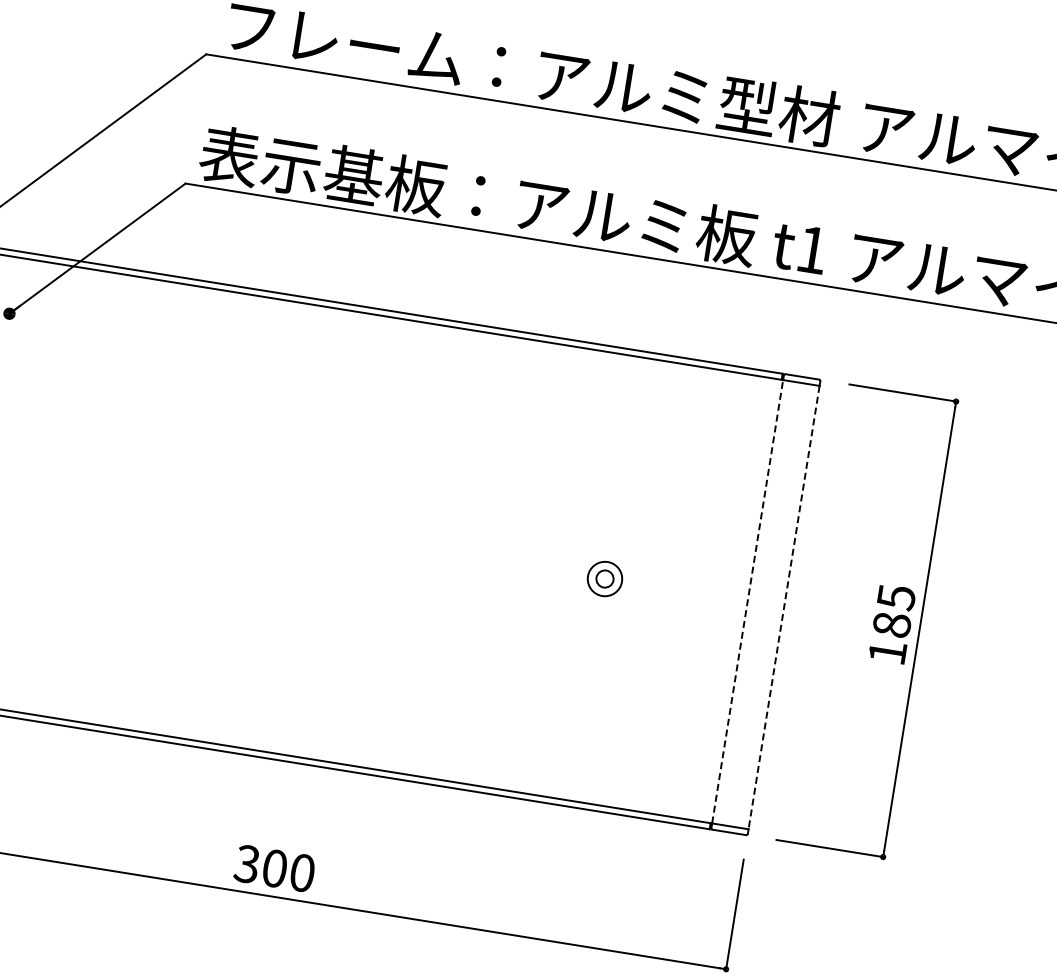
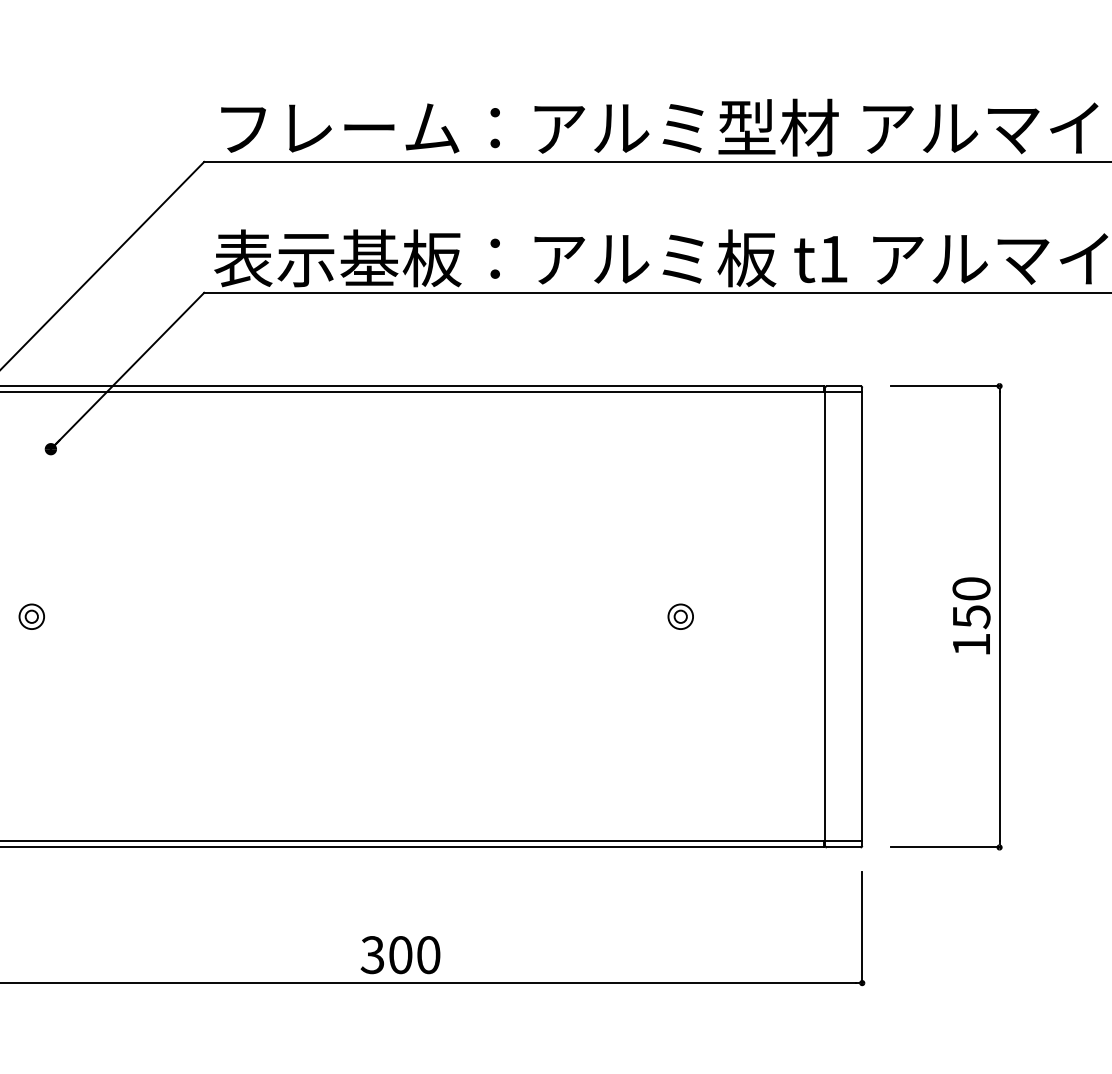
part: (604, 578) -> (680, 616), size x0.71
line: (747, 601) -> (825, 616), dashed -> solid
line: (784, 607) -> (862, 616), dashed -> solid
text: (894, 611) -> (971, 603), 185 -> 150

